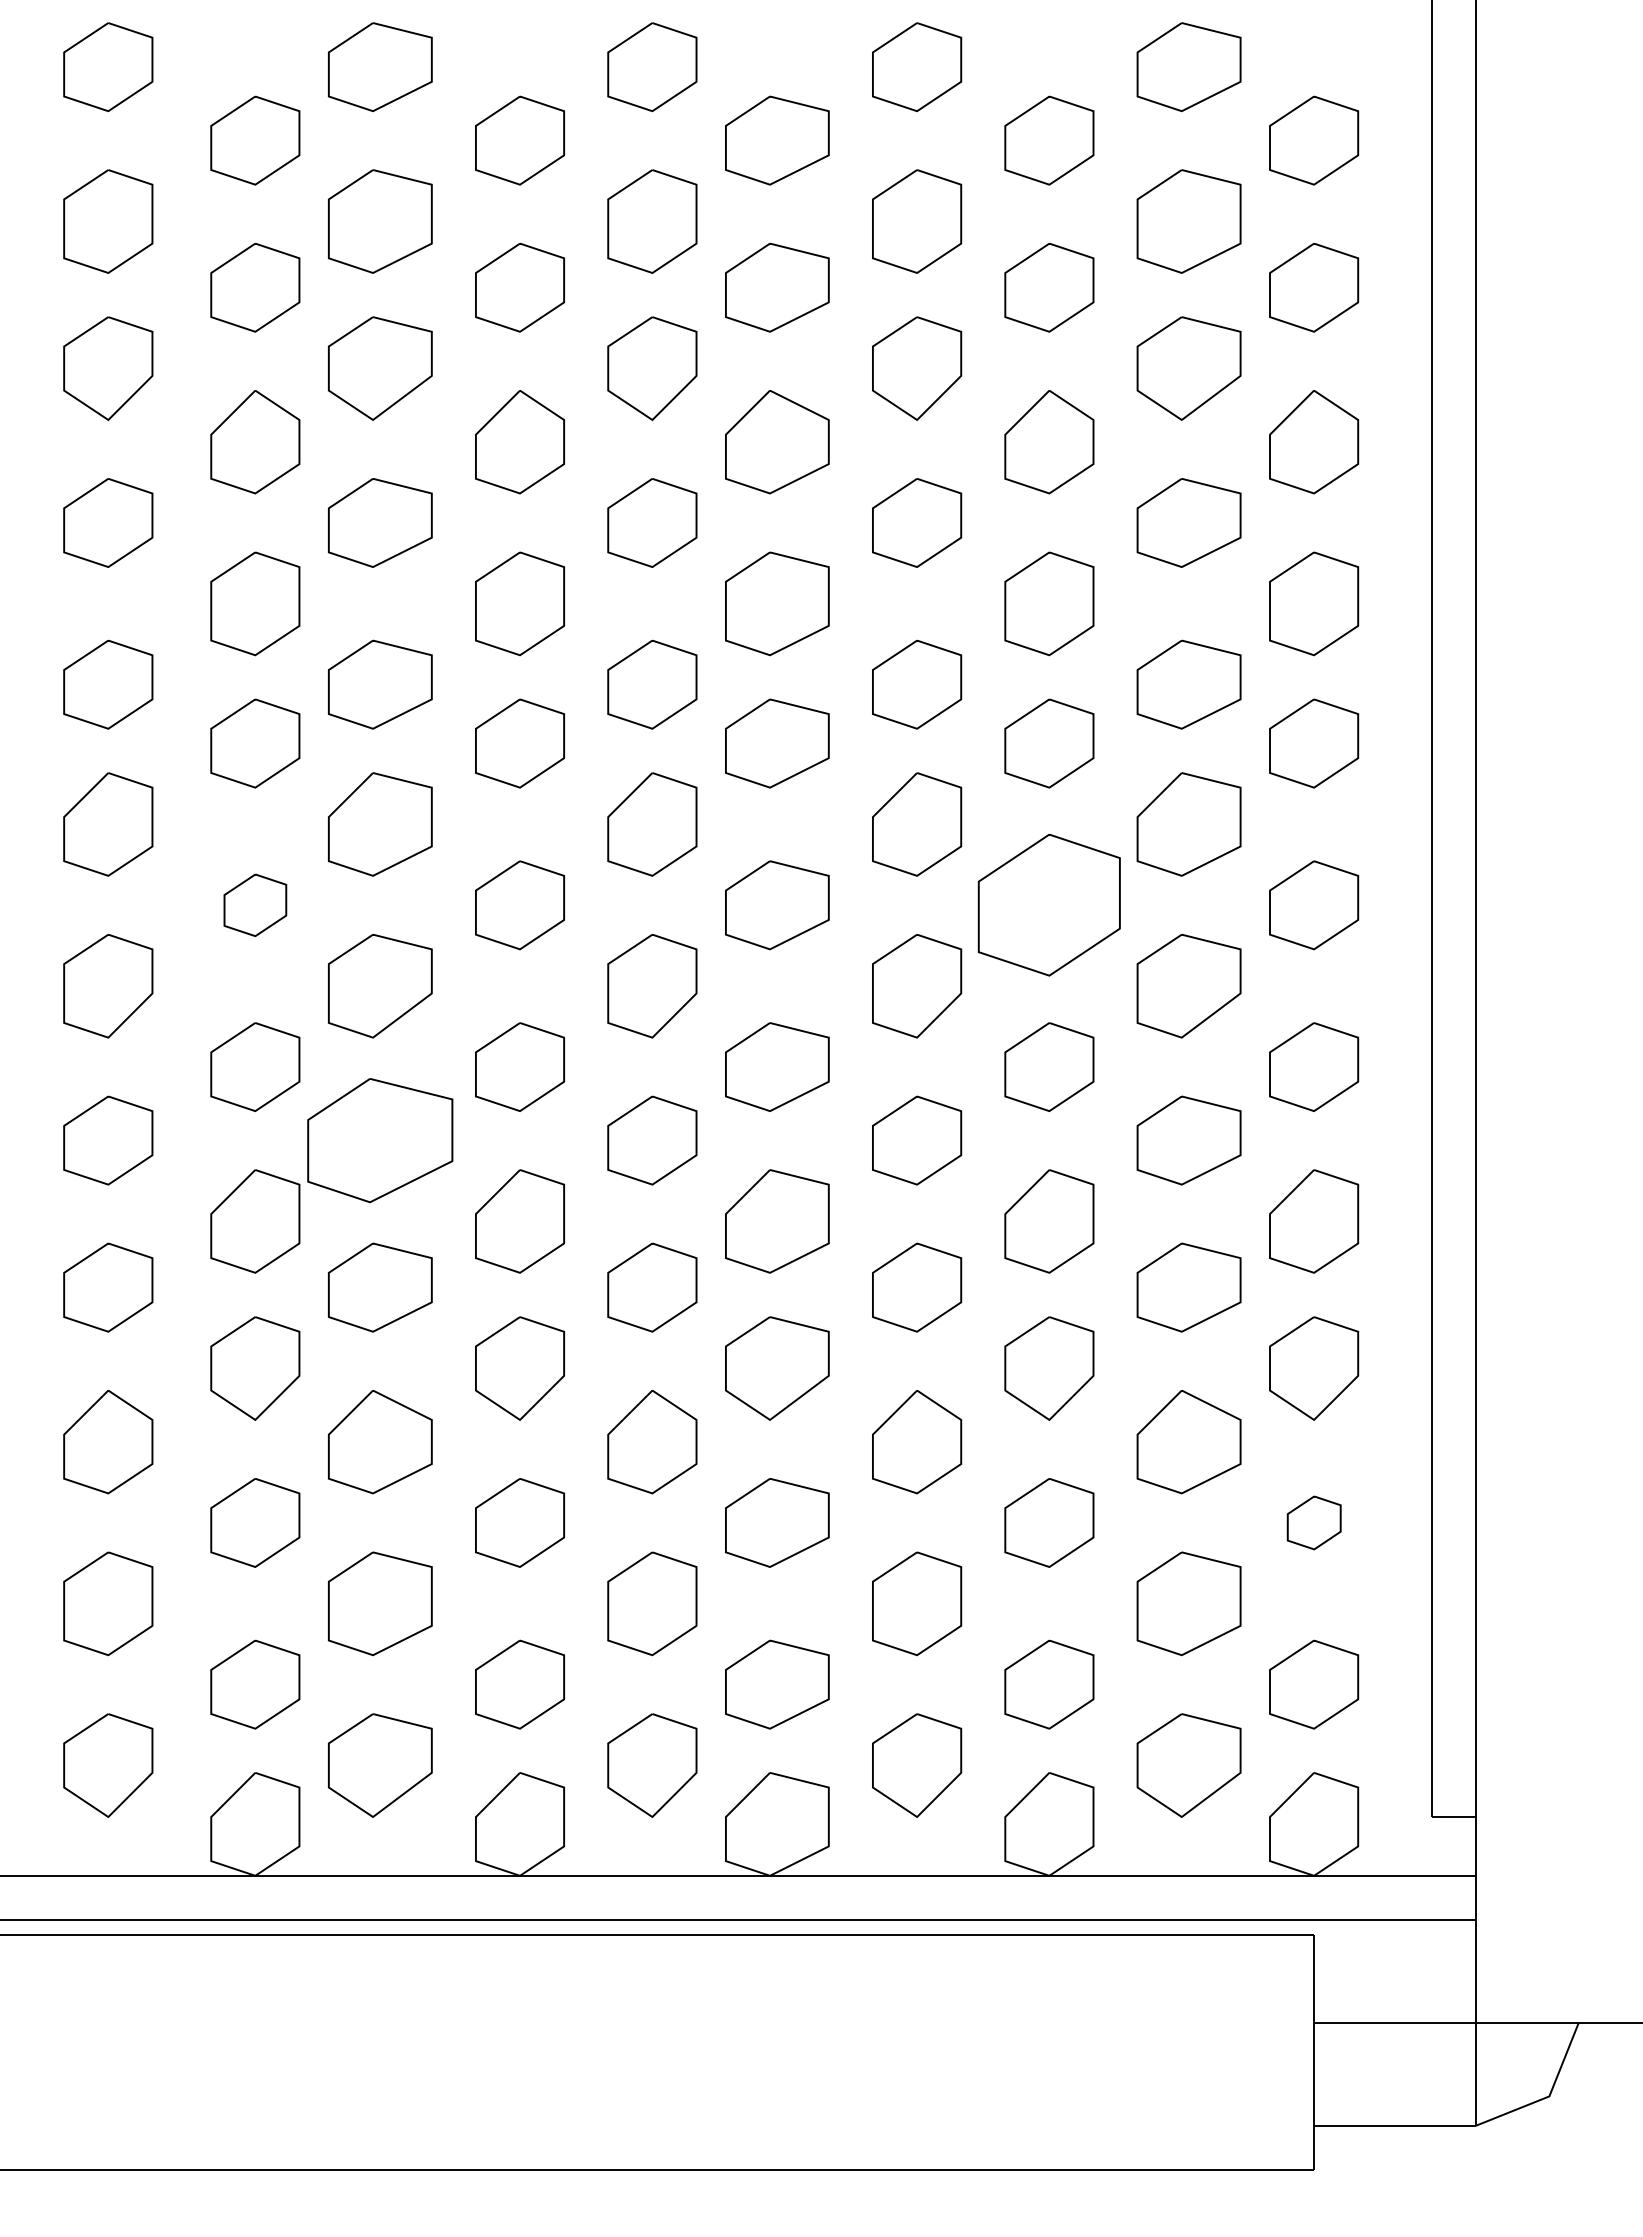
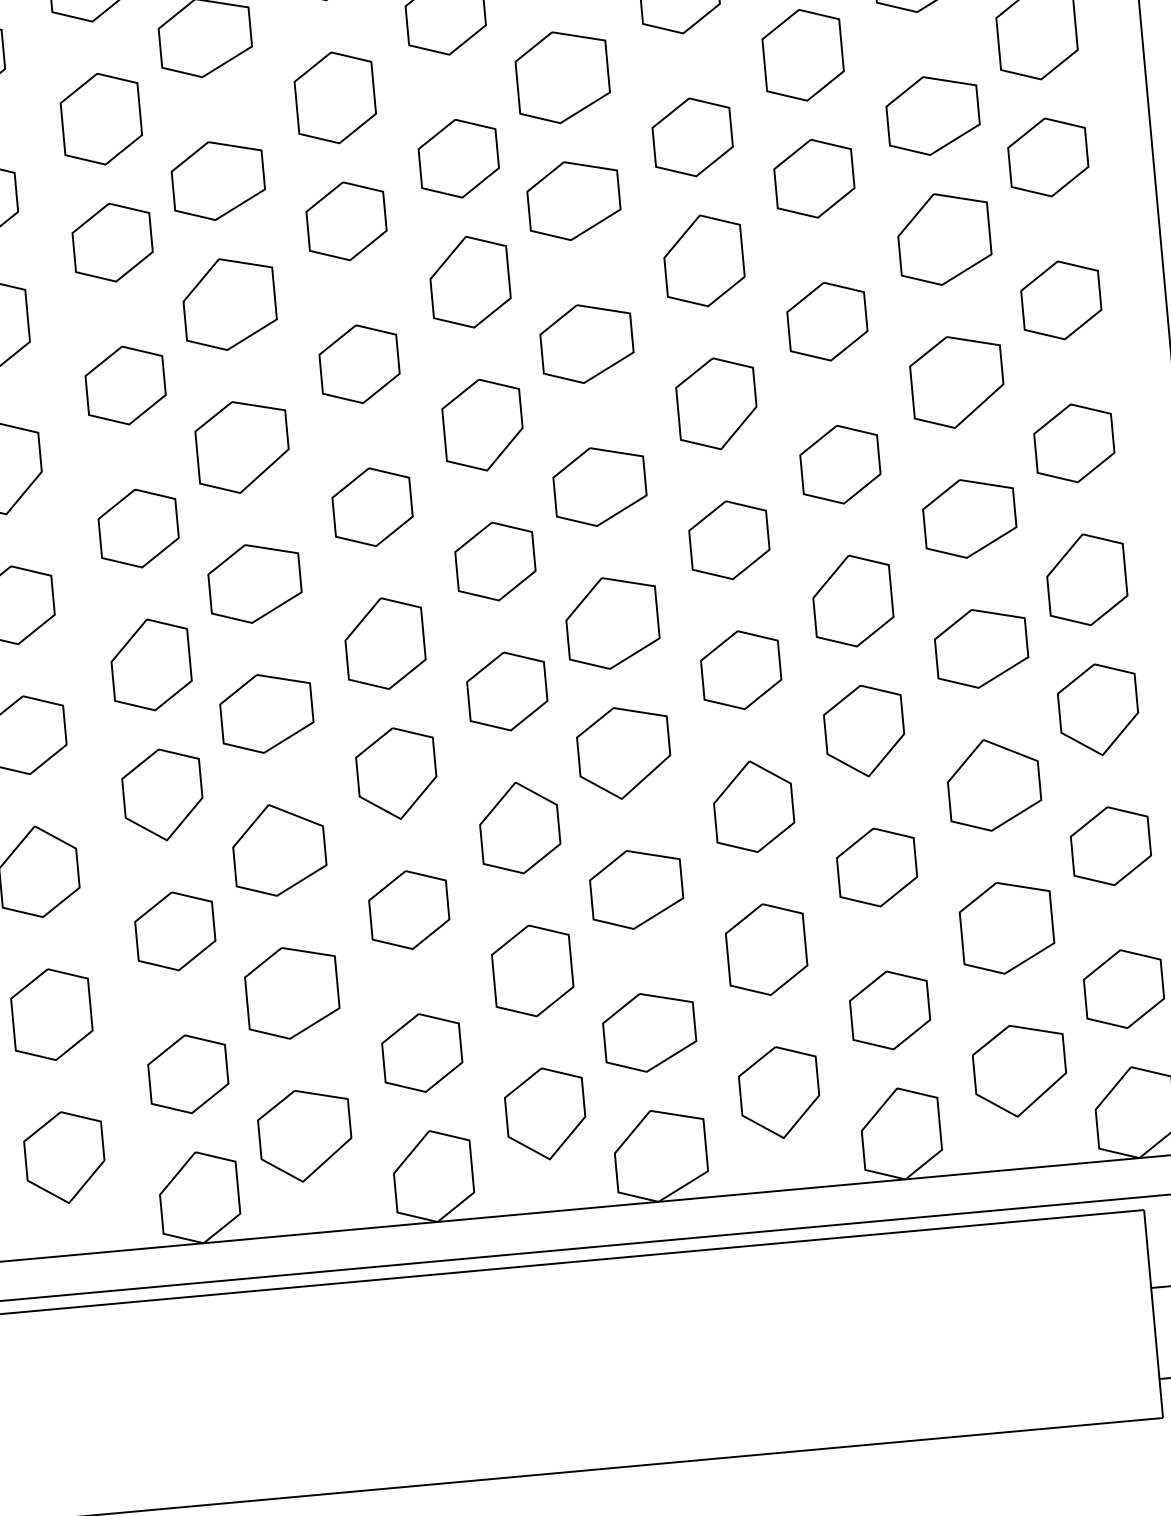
part: (255, 905) -> (125, 385), size x1.43
part: (1049, 905) -> (827, 321), size x0.62
part: (380, 1140) -> (255, 583), size x0.71
part: (1314, 1522) -> (1111, 845), size x1.67

